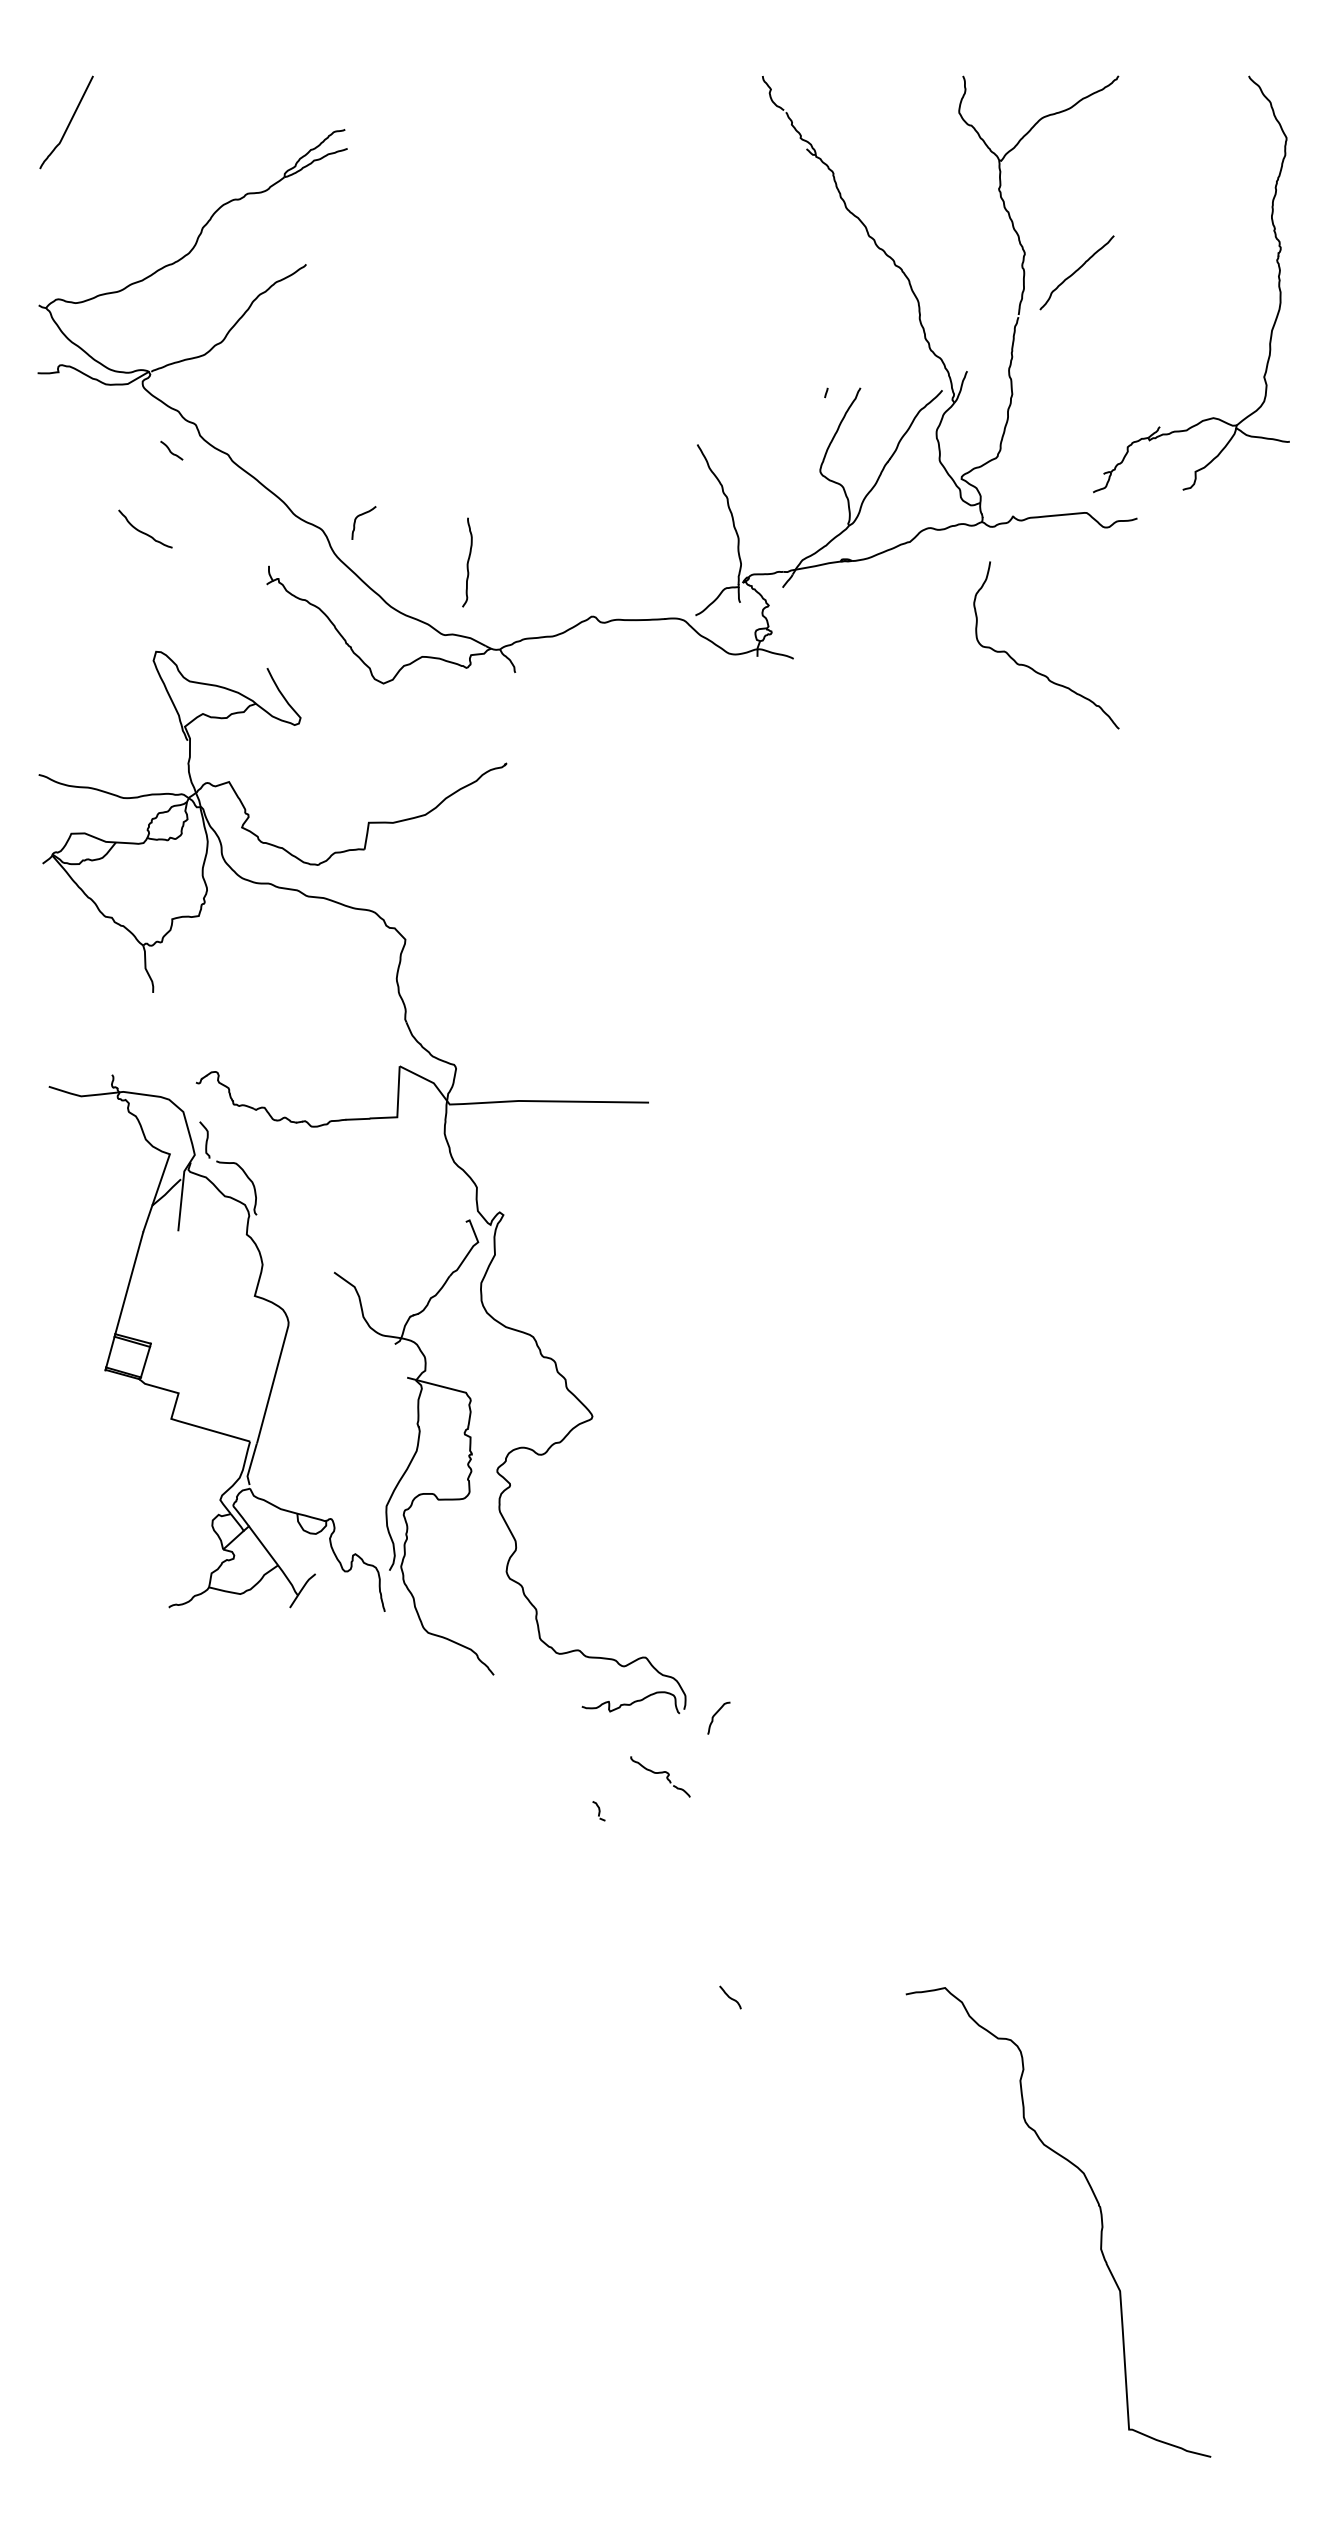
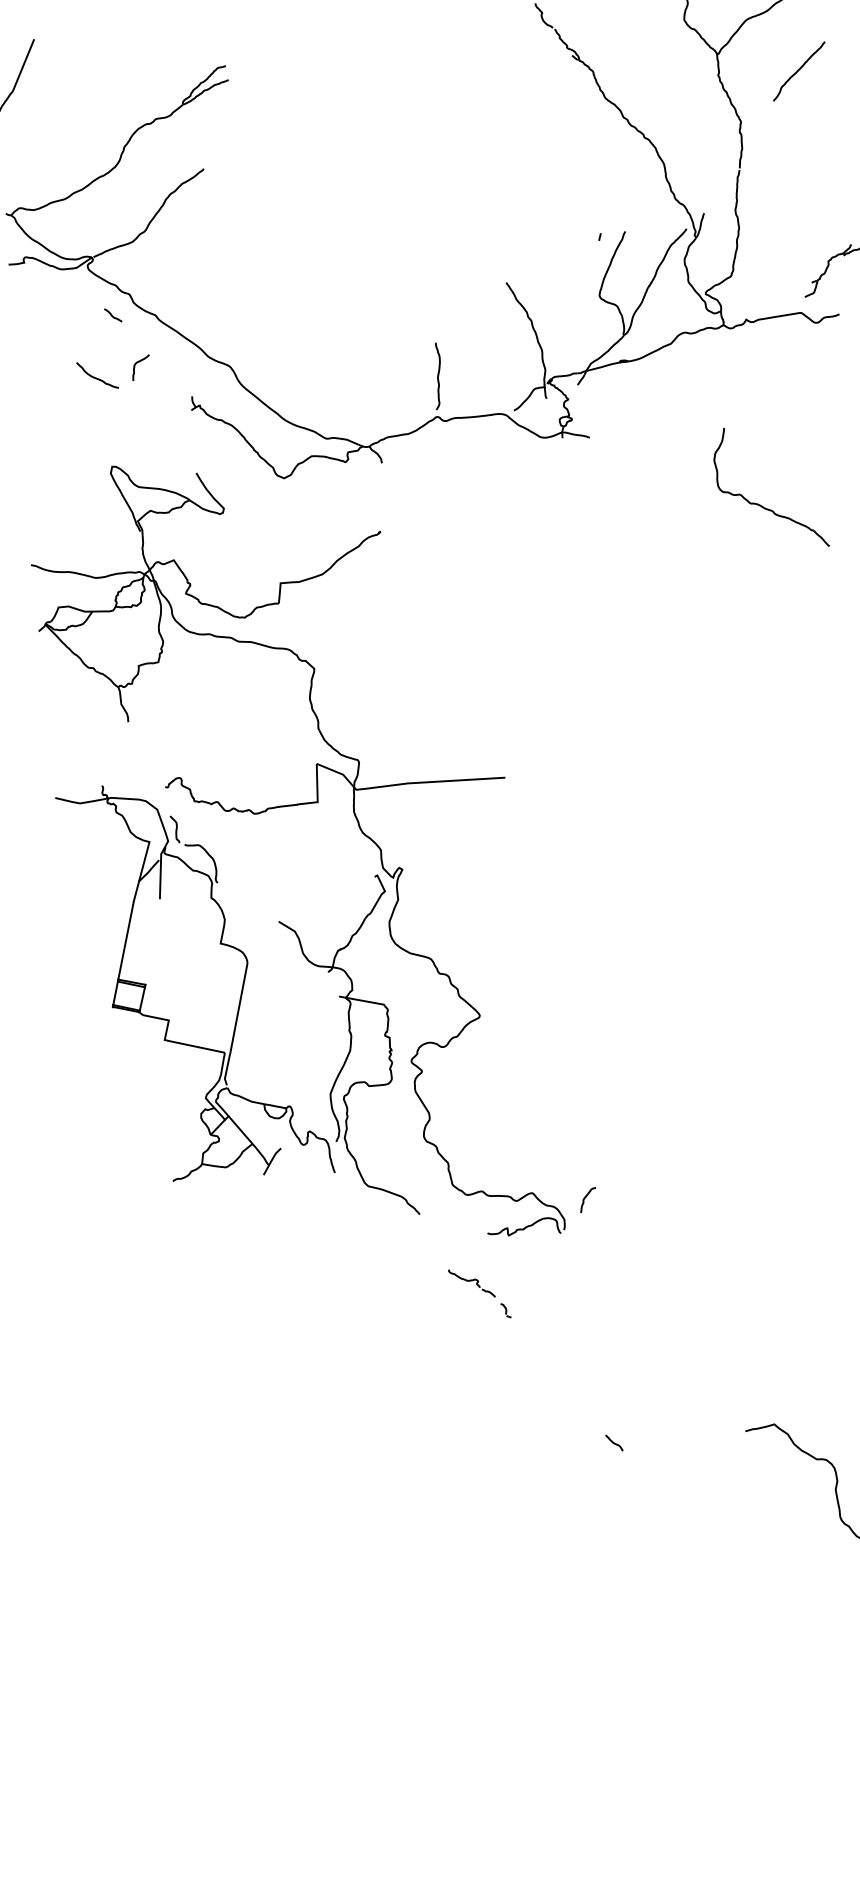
curve: (1076, 272) -> (798, 71), moved
curve: (362, 515) -> (139, 362), moved
curve: (467, 562) -> (437, 376), moved
curve: (1030, 666) -> (759, 504), moved
curve: (716, 1714) -> (586, 1197), moved
part: (660, 1776) -> (471, 1283), moved

